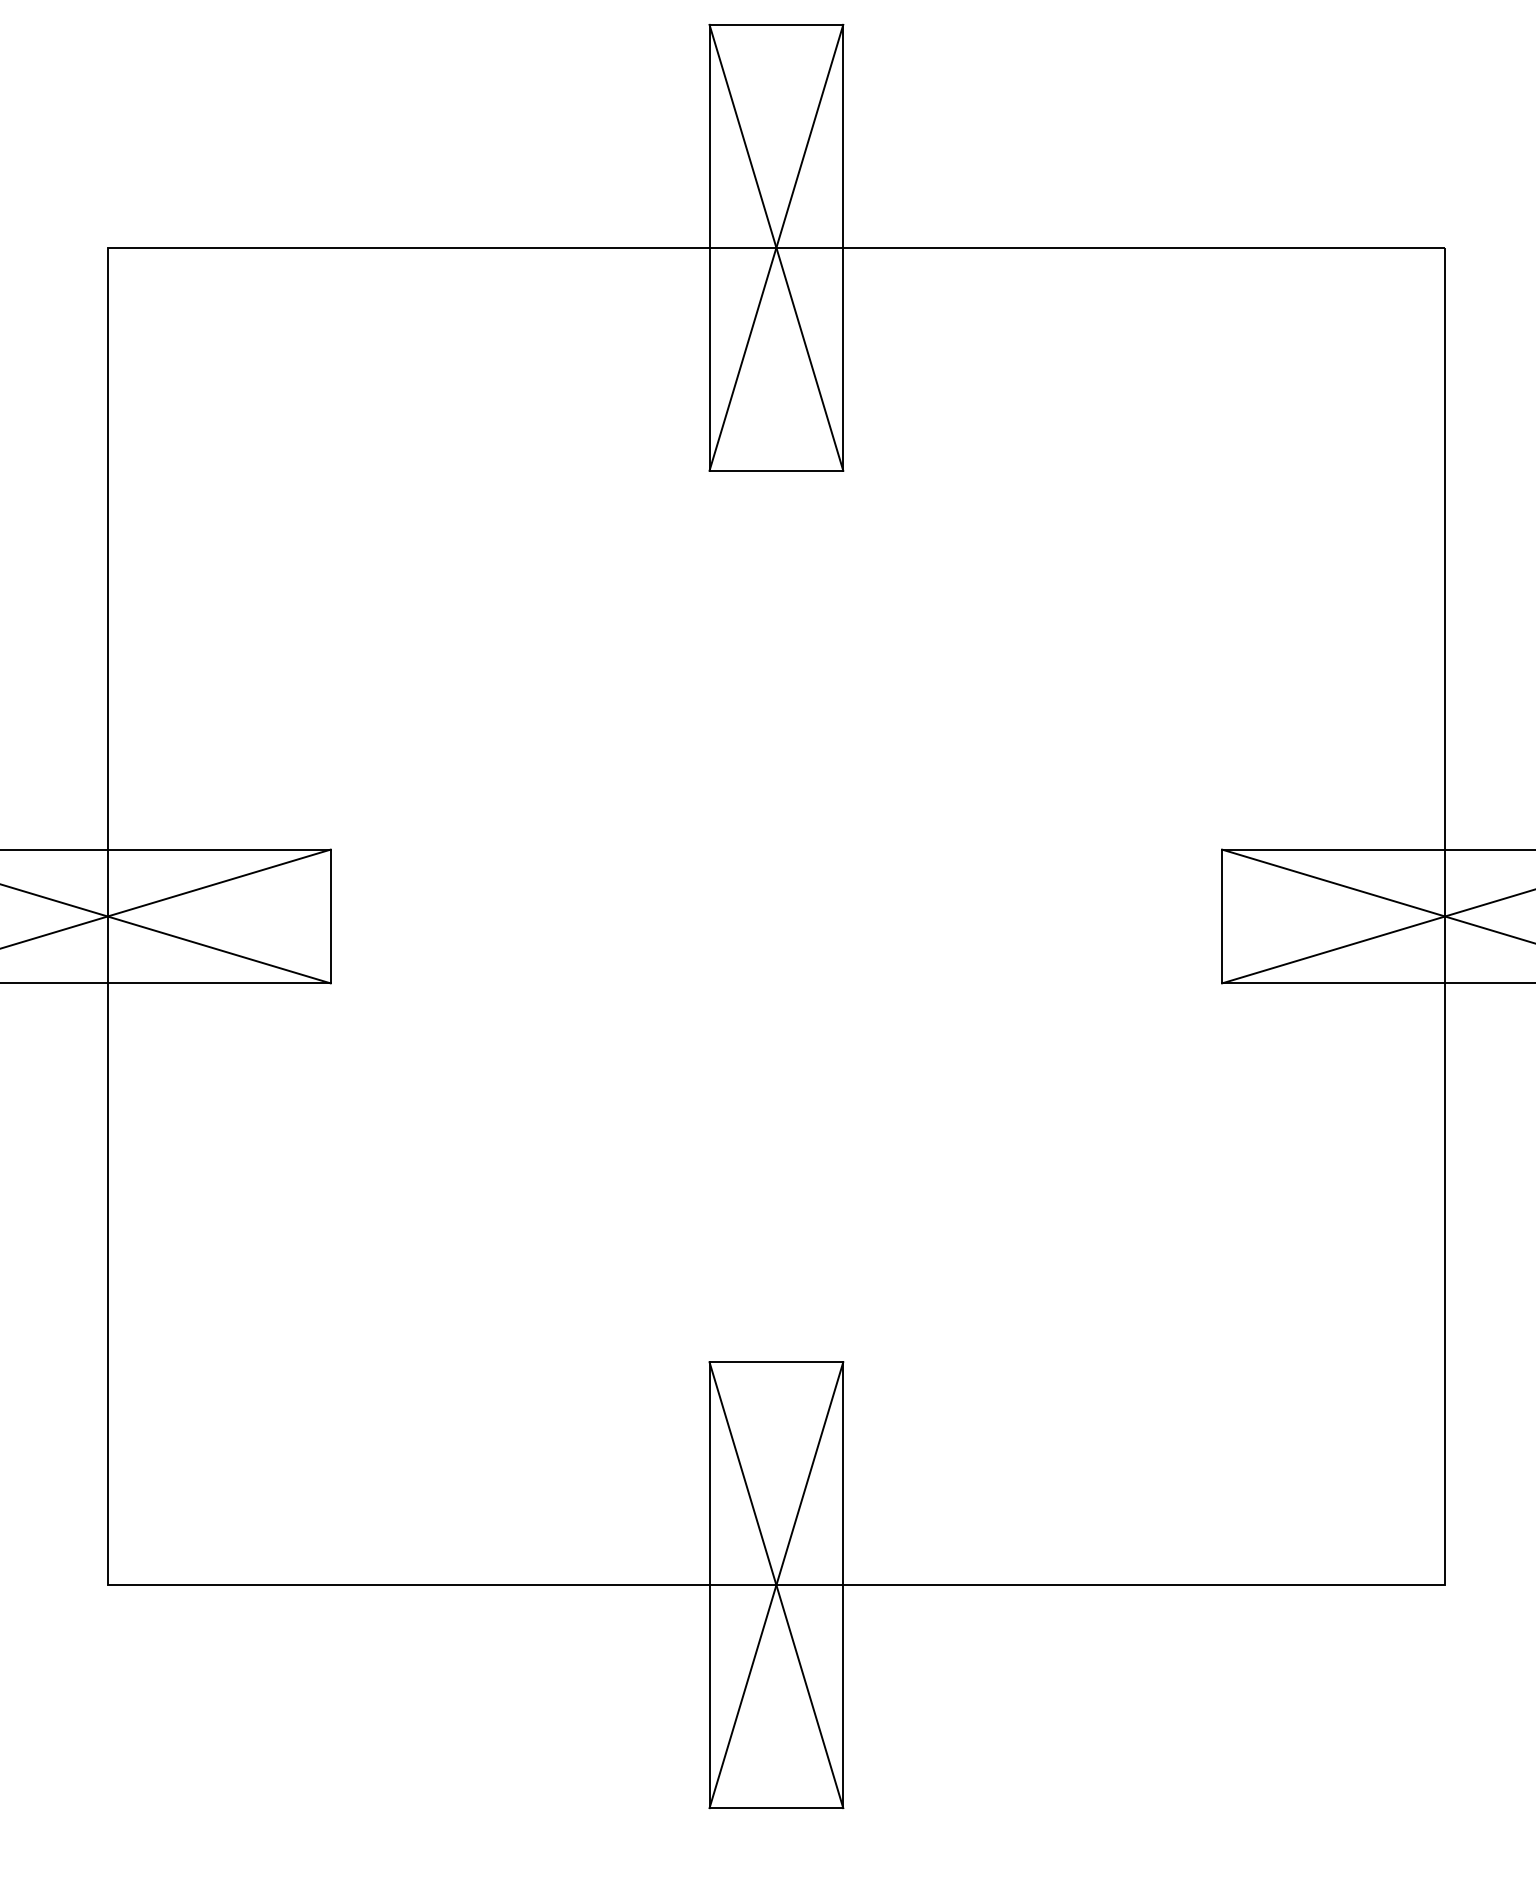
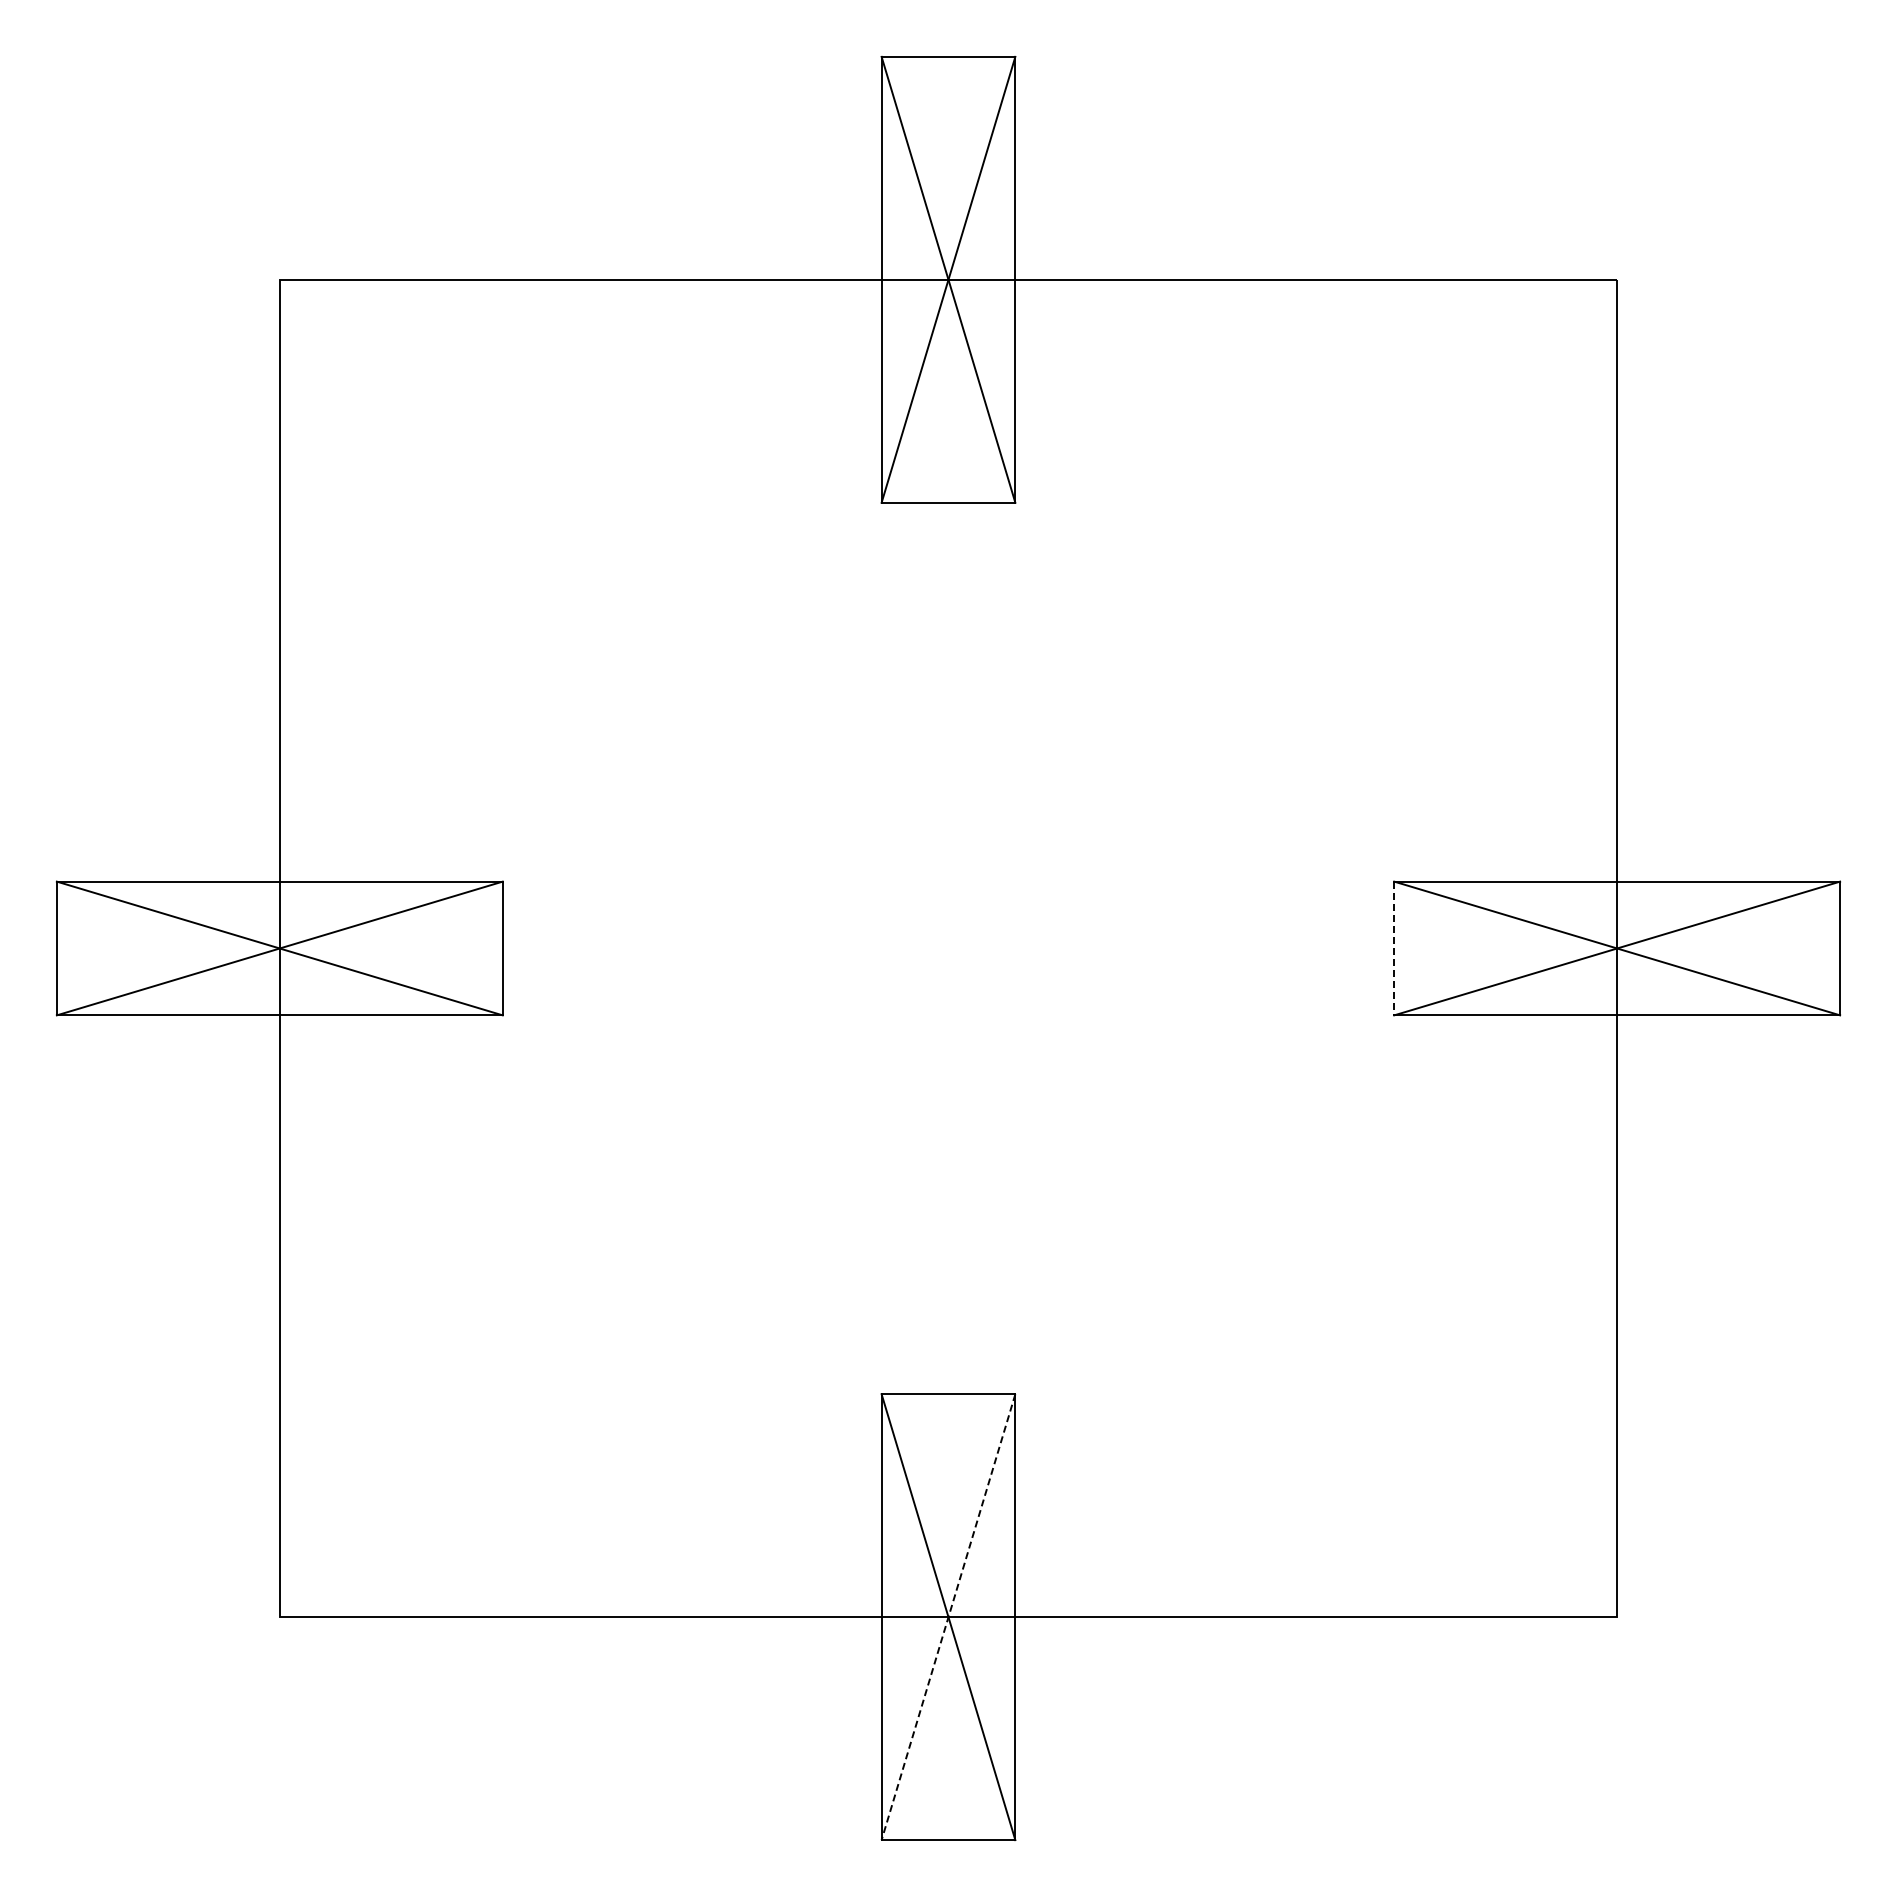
line: (1222, 916) -> (1394, 948), solid -> dashed
line: (776, 1585) -> (948, 1617), solid -> dashed

